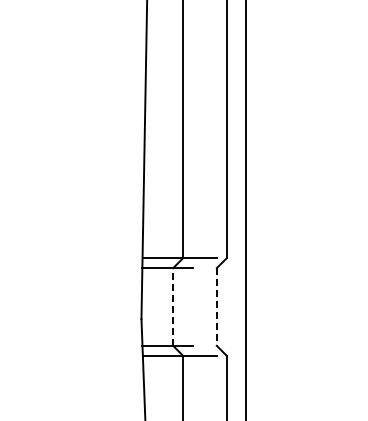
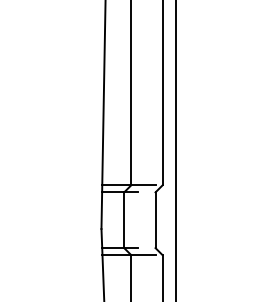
line: (173, 307) -> (124, 220), dashed -> solid
line: (216, 307) -> (155, 220), dashed -> solid

